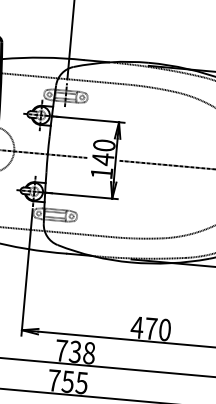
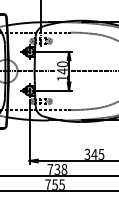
text: (151, 326) -> (94, 153), 470 -> 345

